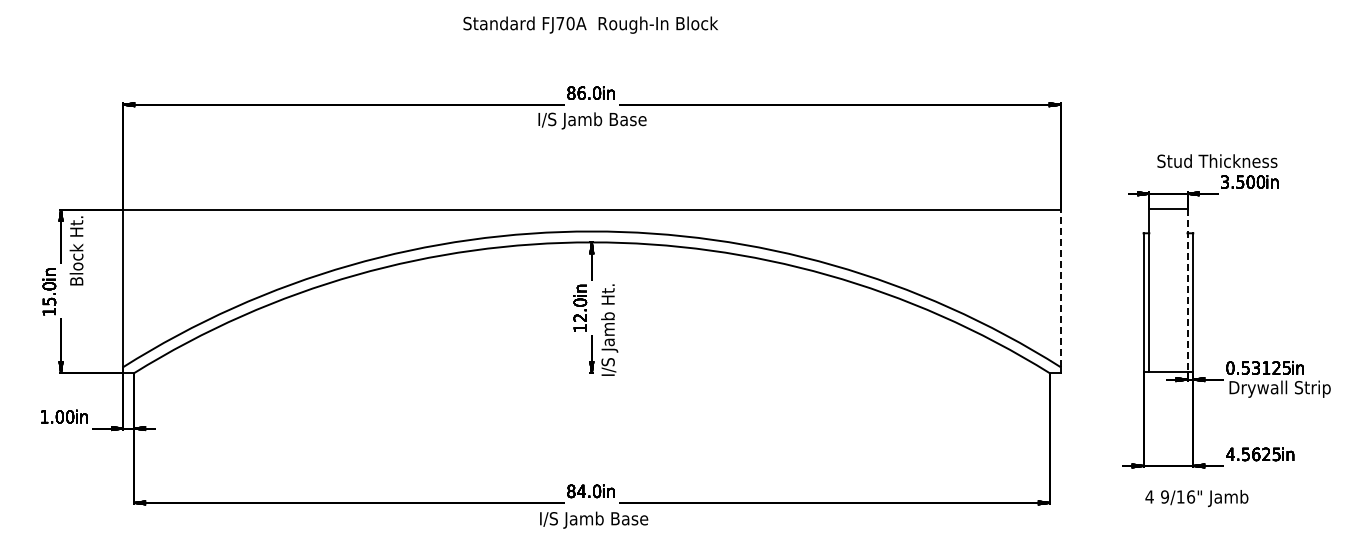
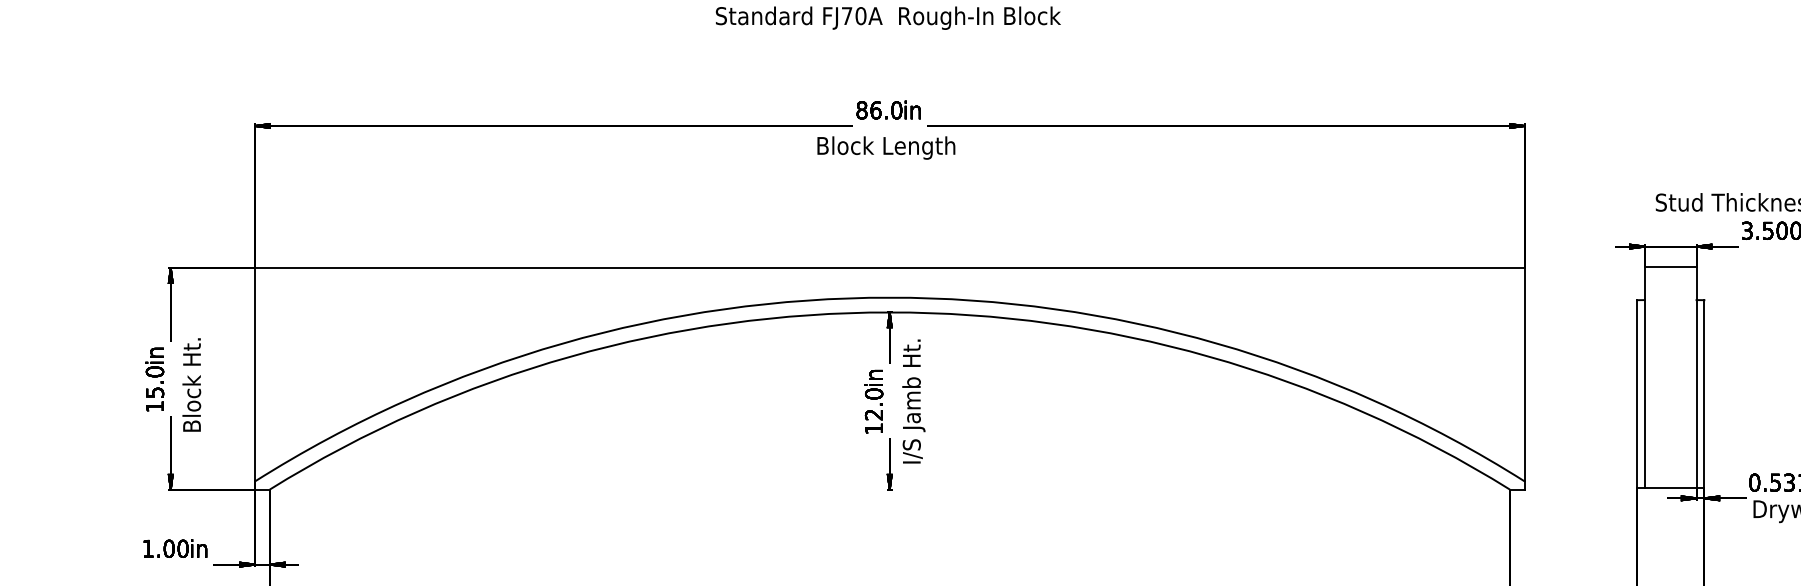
text: (593, 120) -> (891, 147), I/S Jamb Base -> Block Length
text: (76, 250) -> (191, 384), moved
line: (1060, 288) -> (1524, 374), dashed -> solid
line: (1187, 290) -> (1696, 377), dashed -> solid
text: (609, 329) -> (913, 400), moved

